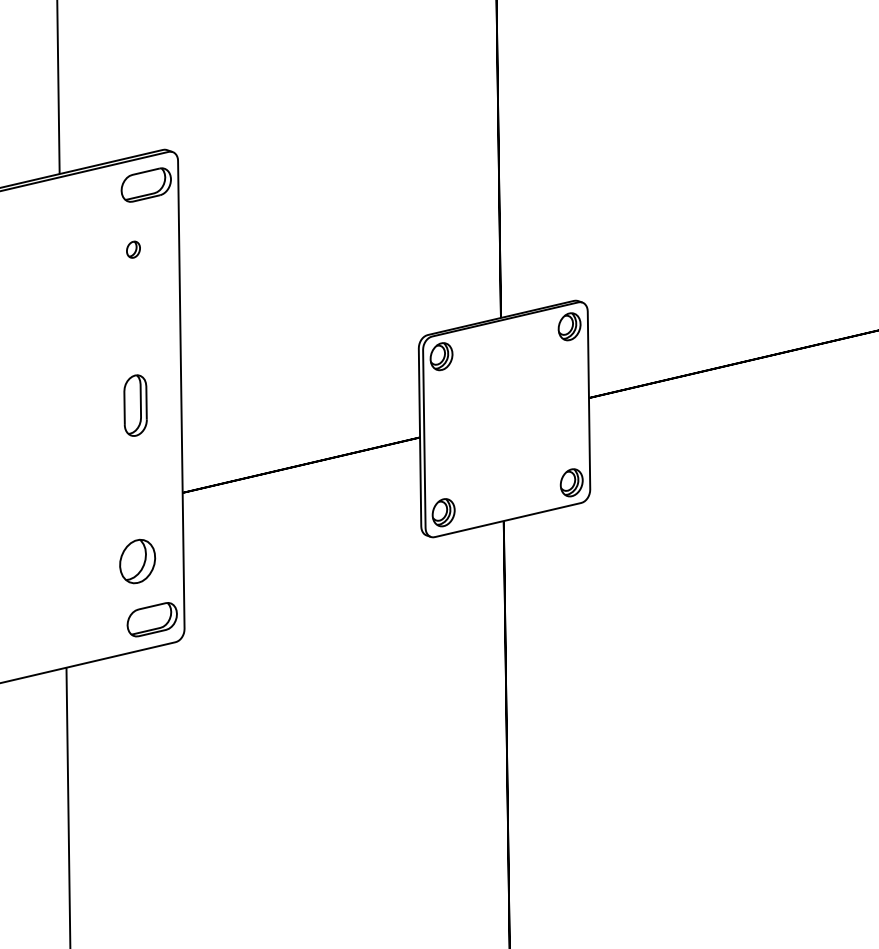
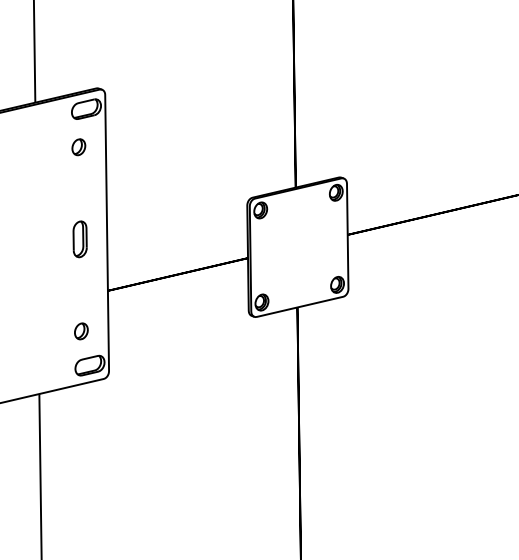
part: (132, 249) -> (78, 147), size x1.67
part: (137, 561) -> (81, 331), size x0.62

